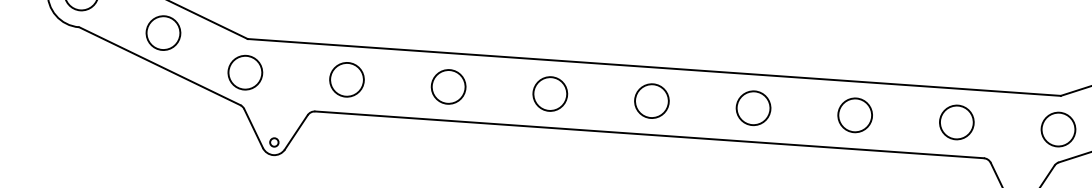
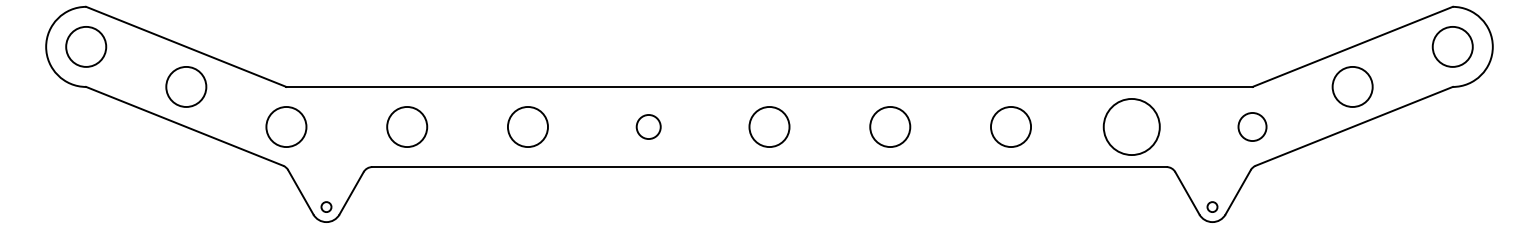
circle: (550, 93) -> (648, 126), size x0.6
circle: (956, 122) -> (1131, 126), size x1.4
circle: (1058, 129) -> (1252, 126), size x0.7

